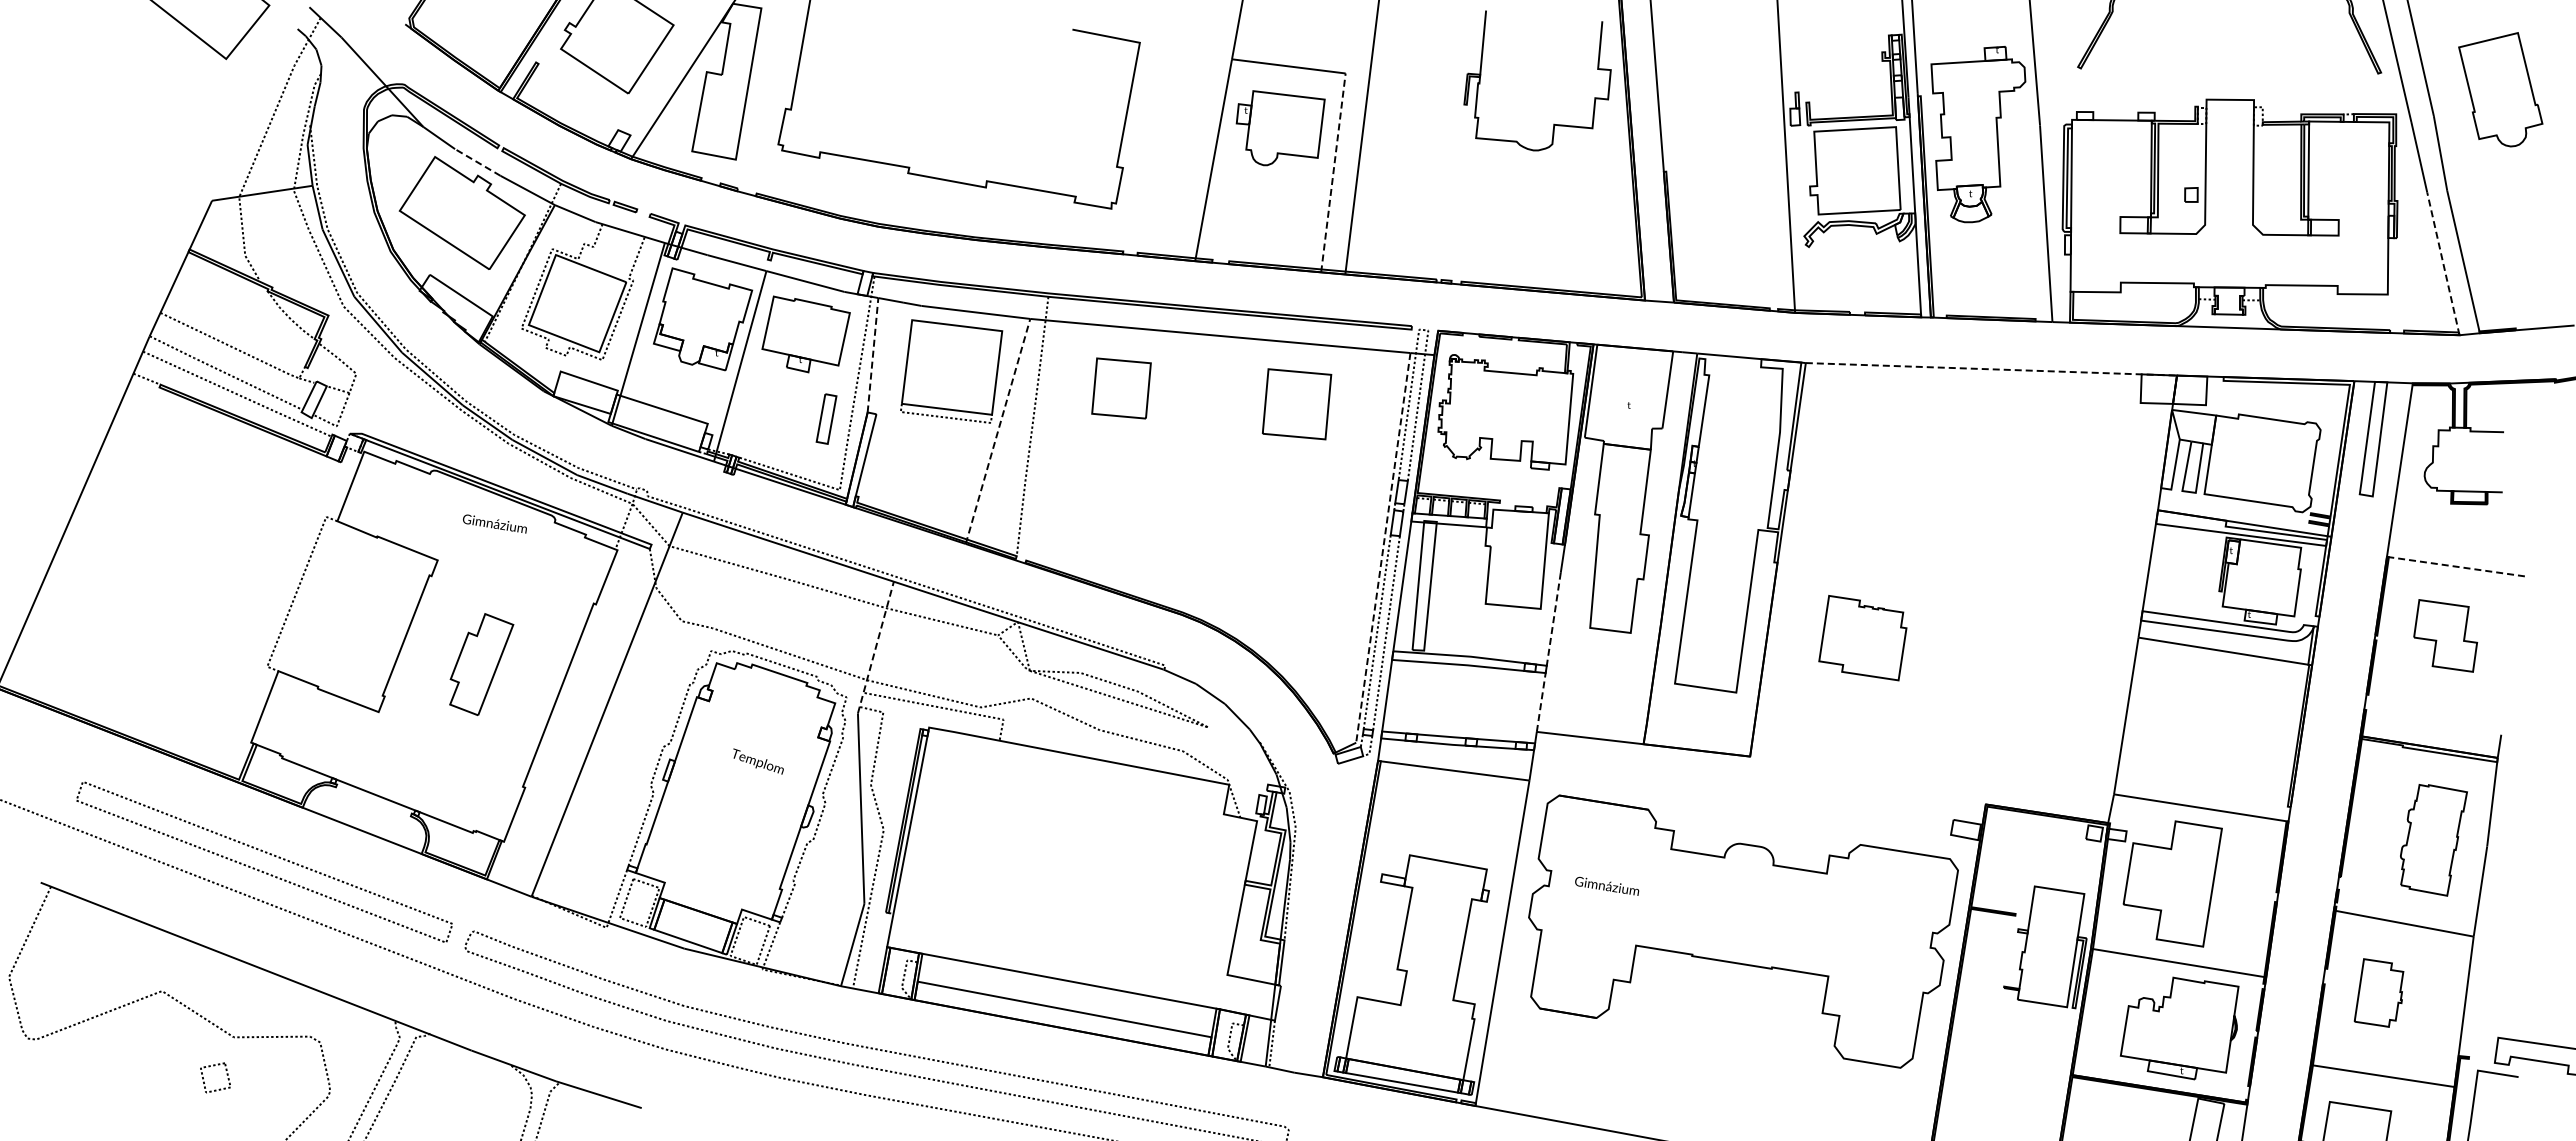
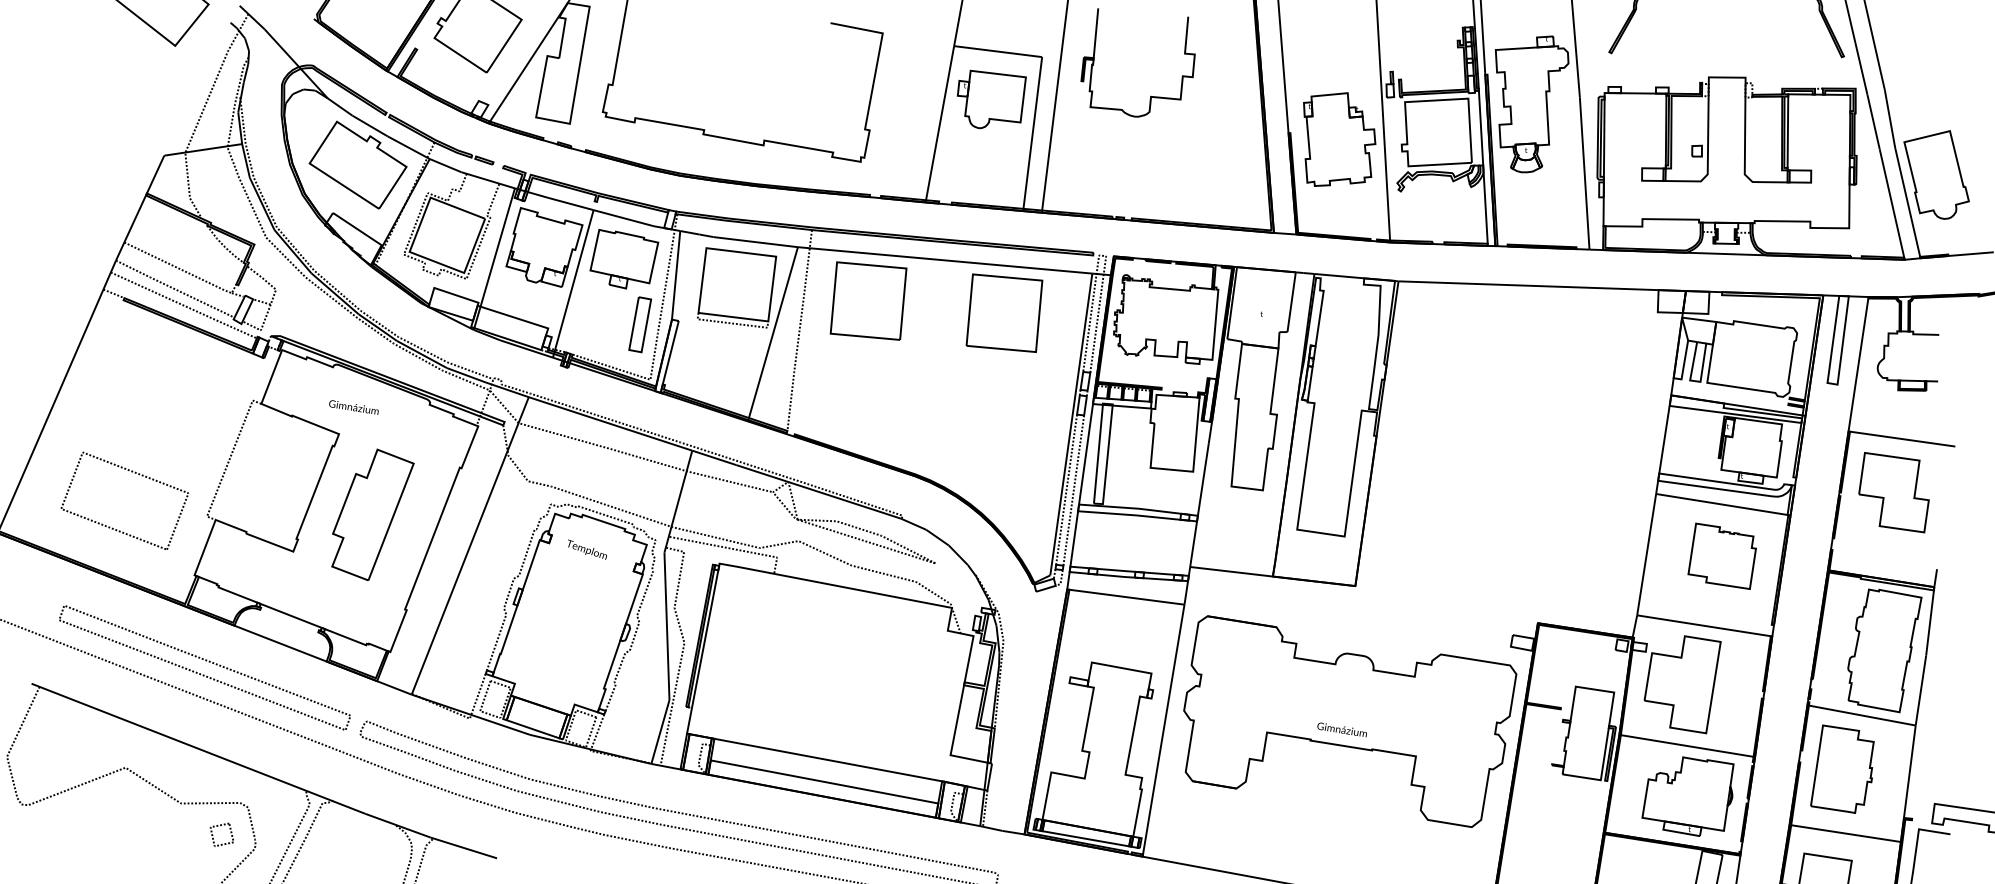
part: (2500, 89) -> (1936, 174), moved
part: (1553, 123) -> (1150, 95), moved
line: (477, 162) -> (369, 126), dashed -> solid
line: (1333, 172) -> (1032, 133), dashed -> solid
part: (1729, 179) -> (1339, 139), added
line: (2443, 263) -> (1892, 204), dashed -> solid
line: (873, 354) -> (676, 274), dashed -> solid
line: (1991, 369) -> (1542, 286), dashed -> solid
part: (1121, 388) -> (868, 301), size x1.67
part: (1296, 404) -> (1004, 313), size x1.43
part: (826, 418) -> (640, 324), size x1.43
line: (998, 430) -> (773, 333), dashed -> solid
text: (494, 523) -> (353, 407), moved
line: (1383, 547) -> (1071, 424), dashed -> solid
line: (2455, 566) -> (1901, 438), dashed -> solid
part: (169, 609) -> (131, 472), added
part: (2445, 635) -> (1893, 492), size x1.43
part: (1862, 638) -> (1721, 556), moved
line: (876, 647) -> (678, 501), dashed -> solid
line: (1548, 651) -> (1199, 504), dashed -> solid
part: (481, 664) -> (372, 514), size x1.67
text: (758, 761) -> (587, 549), moved
part: (2433, 840) -> (1884, 651), size x1.43
text: (1607, 885) -> (1342, 729), moved
part: (2378, 992) -> (1841, 768), size x1.67
part: (214, 1066) -> (221, 826), moved

